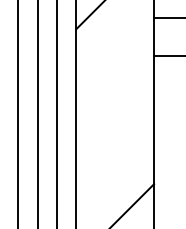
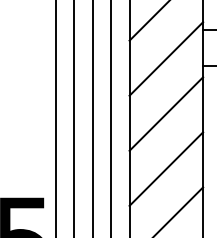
line: (115, 48) -> (166, 58), added
line: (115, 106) -> (166, 113), added
line: (115, 164) -> (166, 168), added

